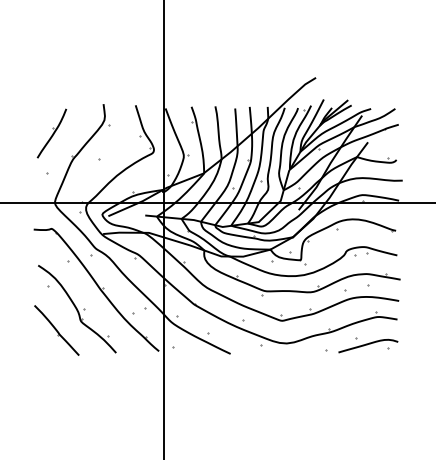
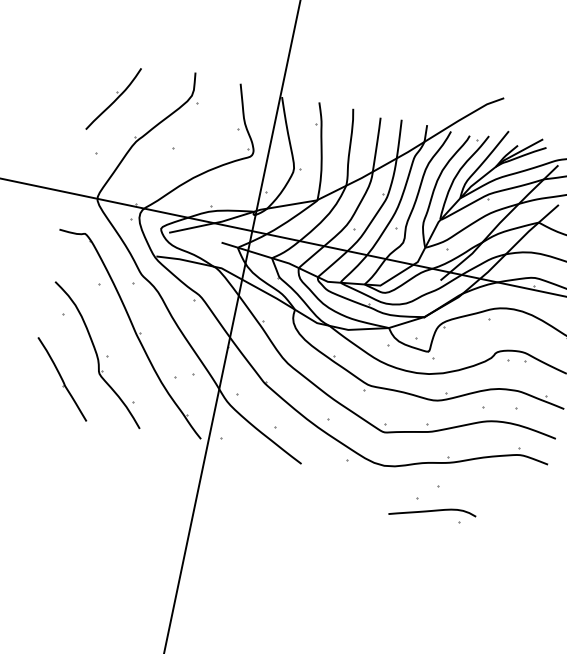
part: (368, 345) -> (433, 512), moved

